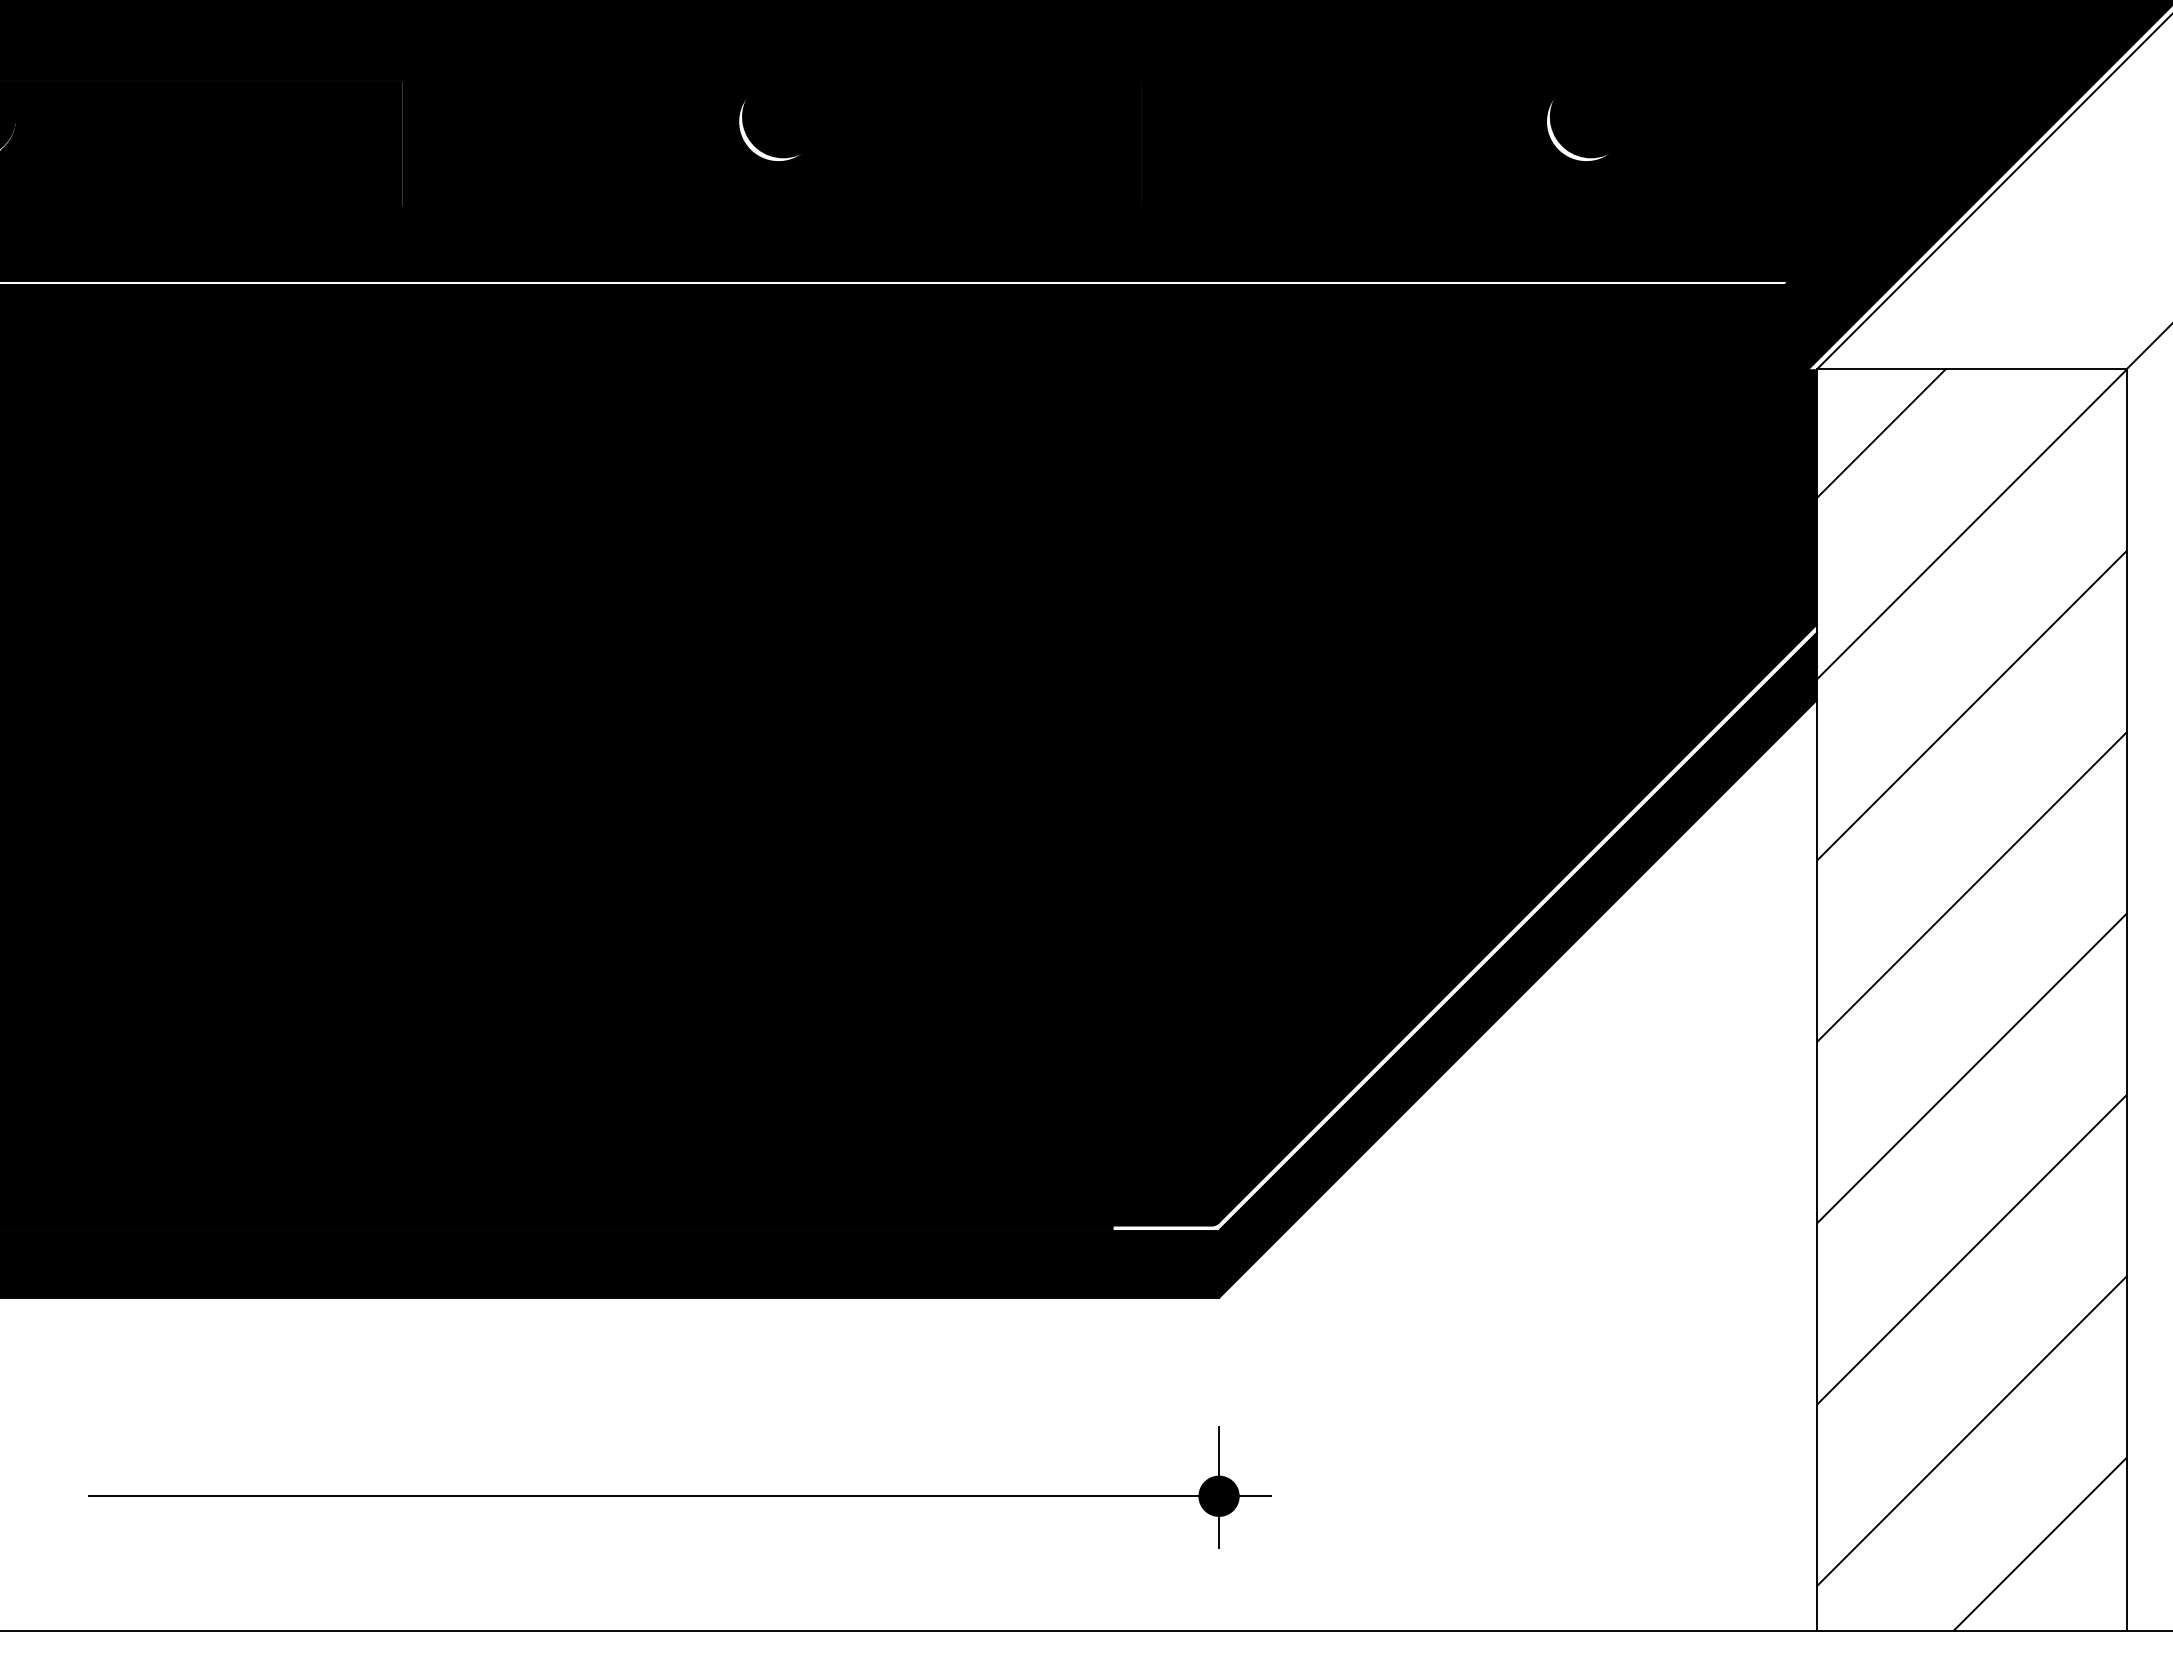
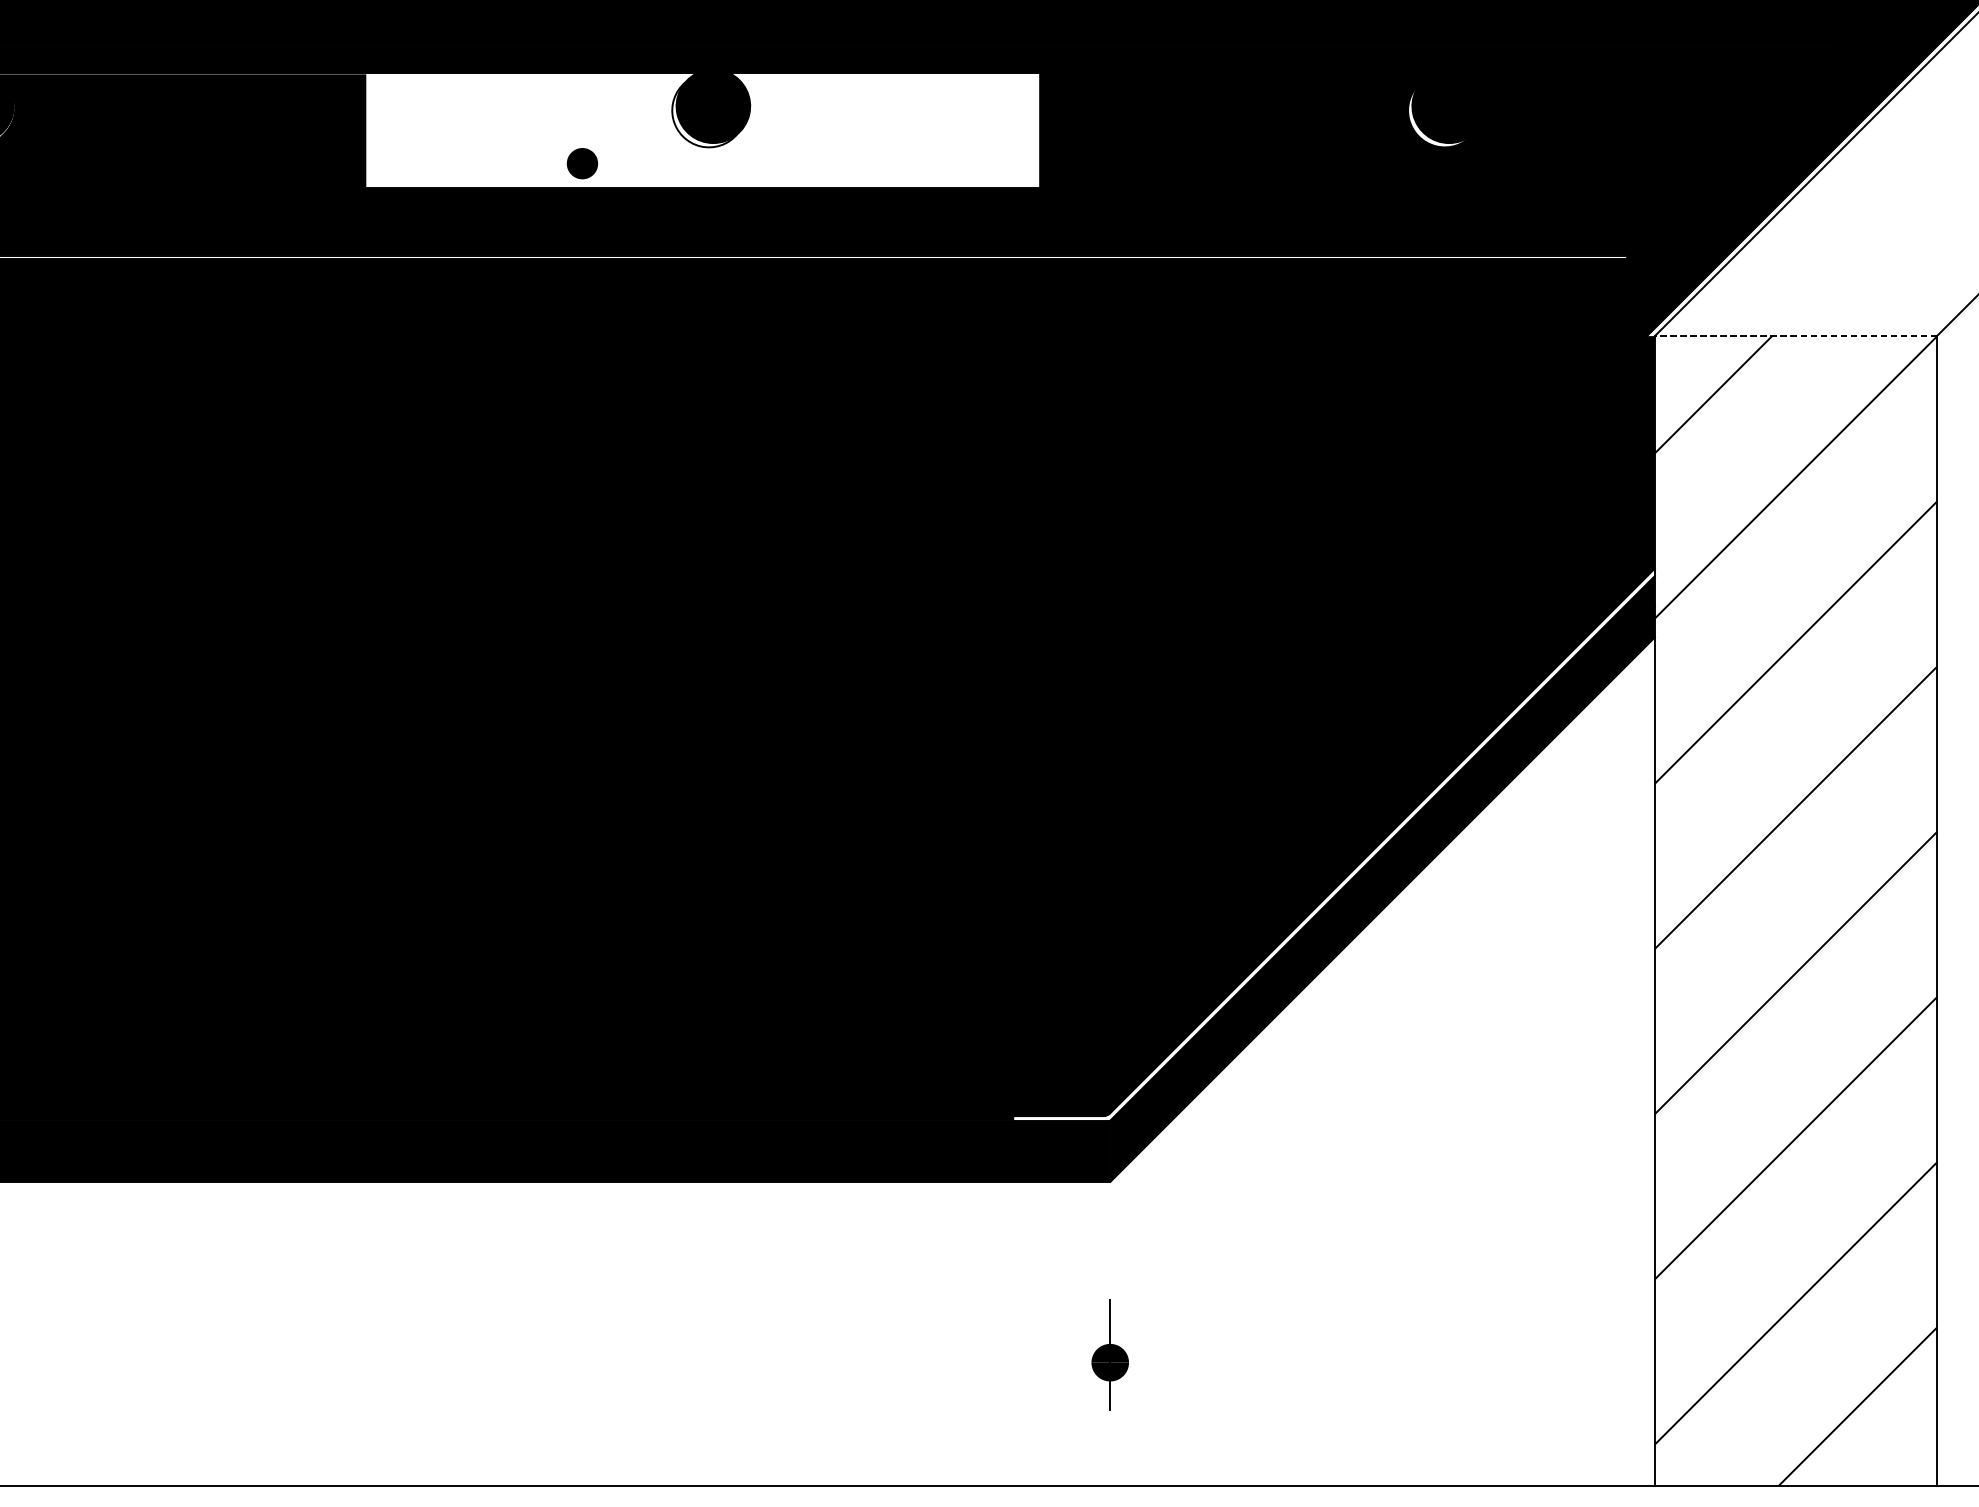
fill: (771, 143) -> (702, 130), removed
line: (1971, 369) -> (1795, 336), solid -> dashed
line: (679, 1496) -> (618, 1362), removed

